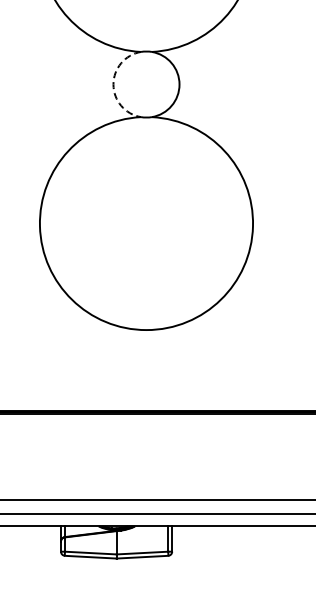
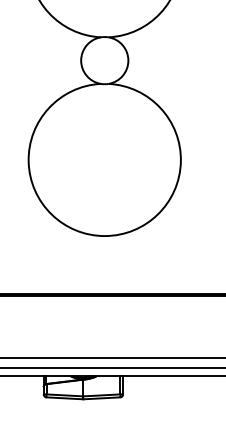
arc: (113, 84) -> (81, 60), dashed -> solid

